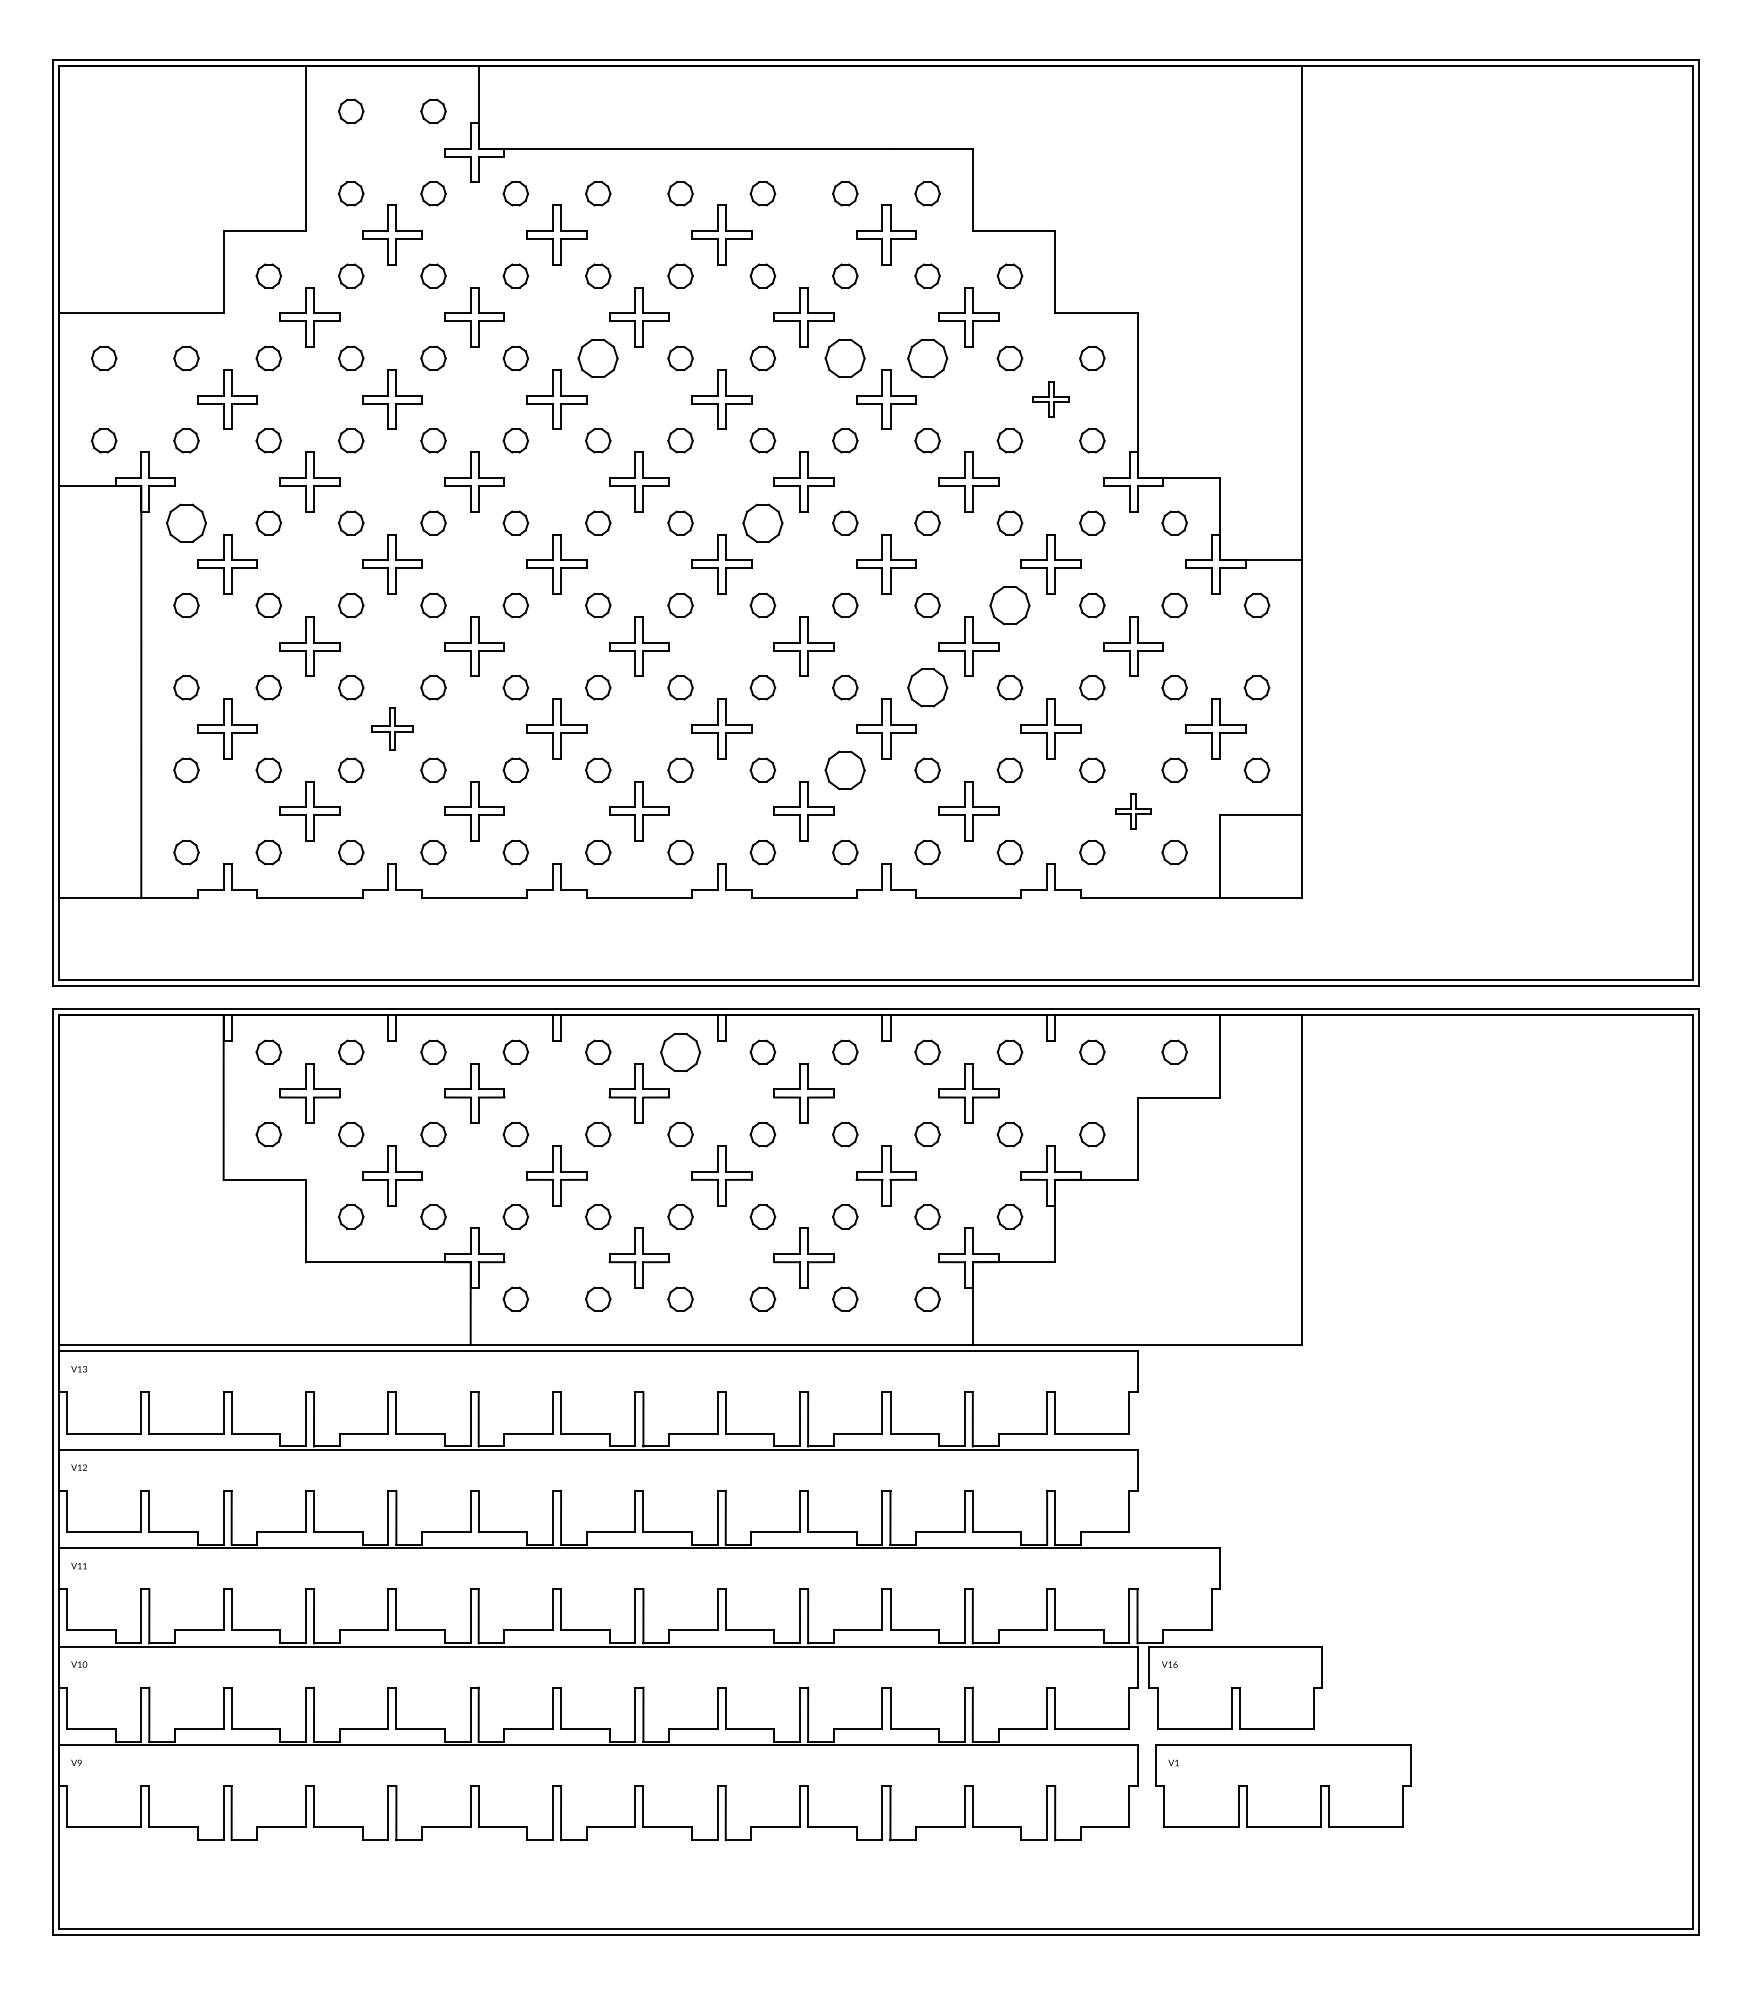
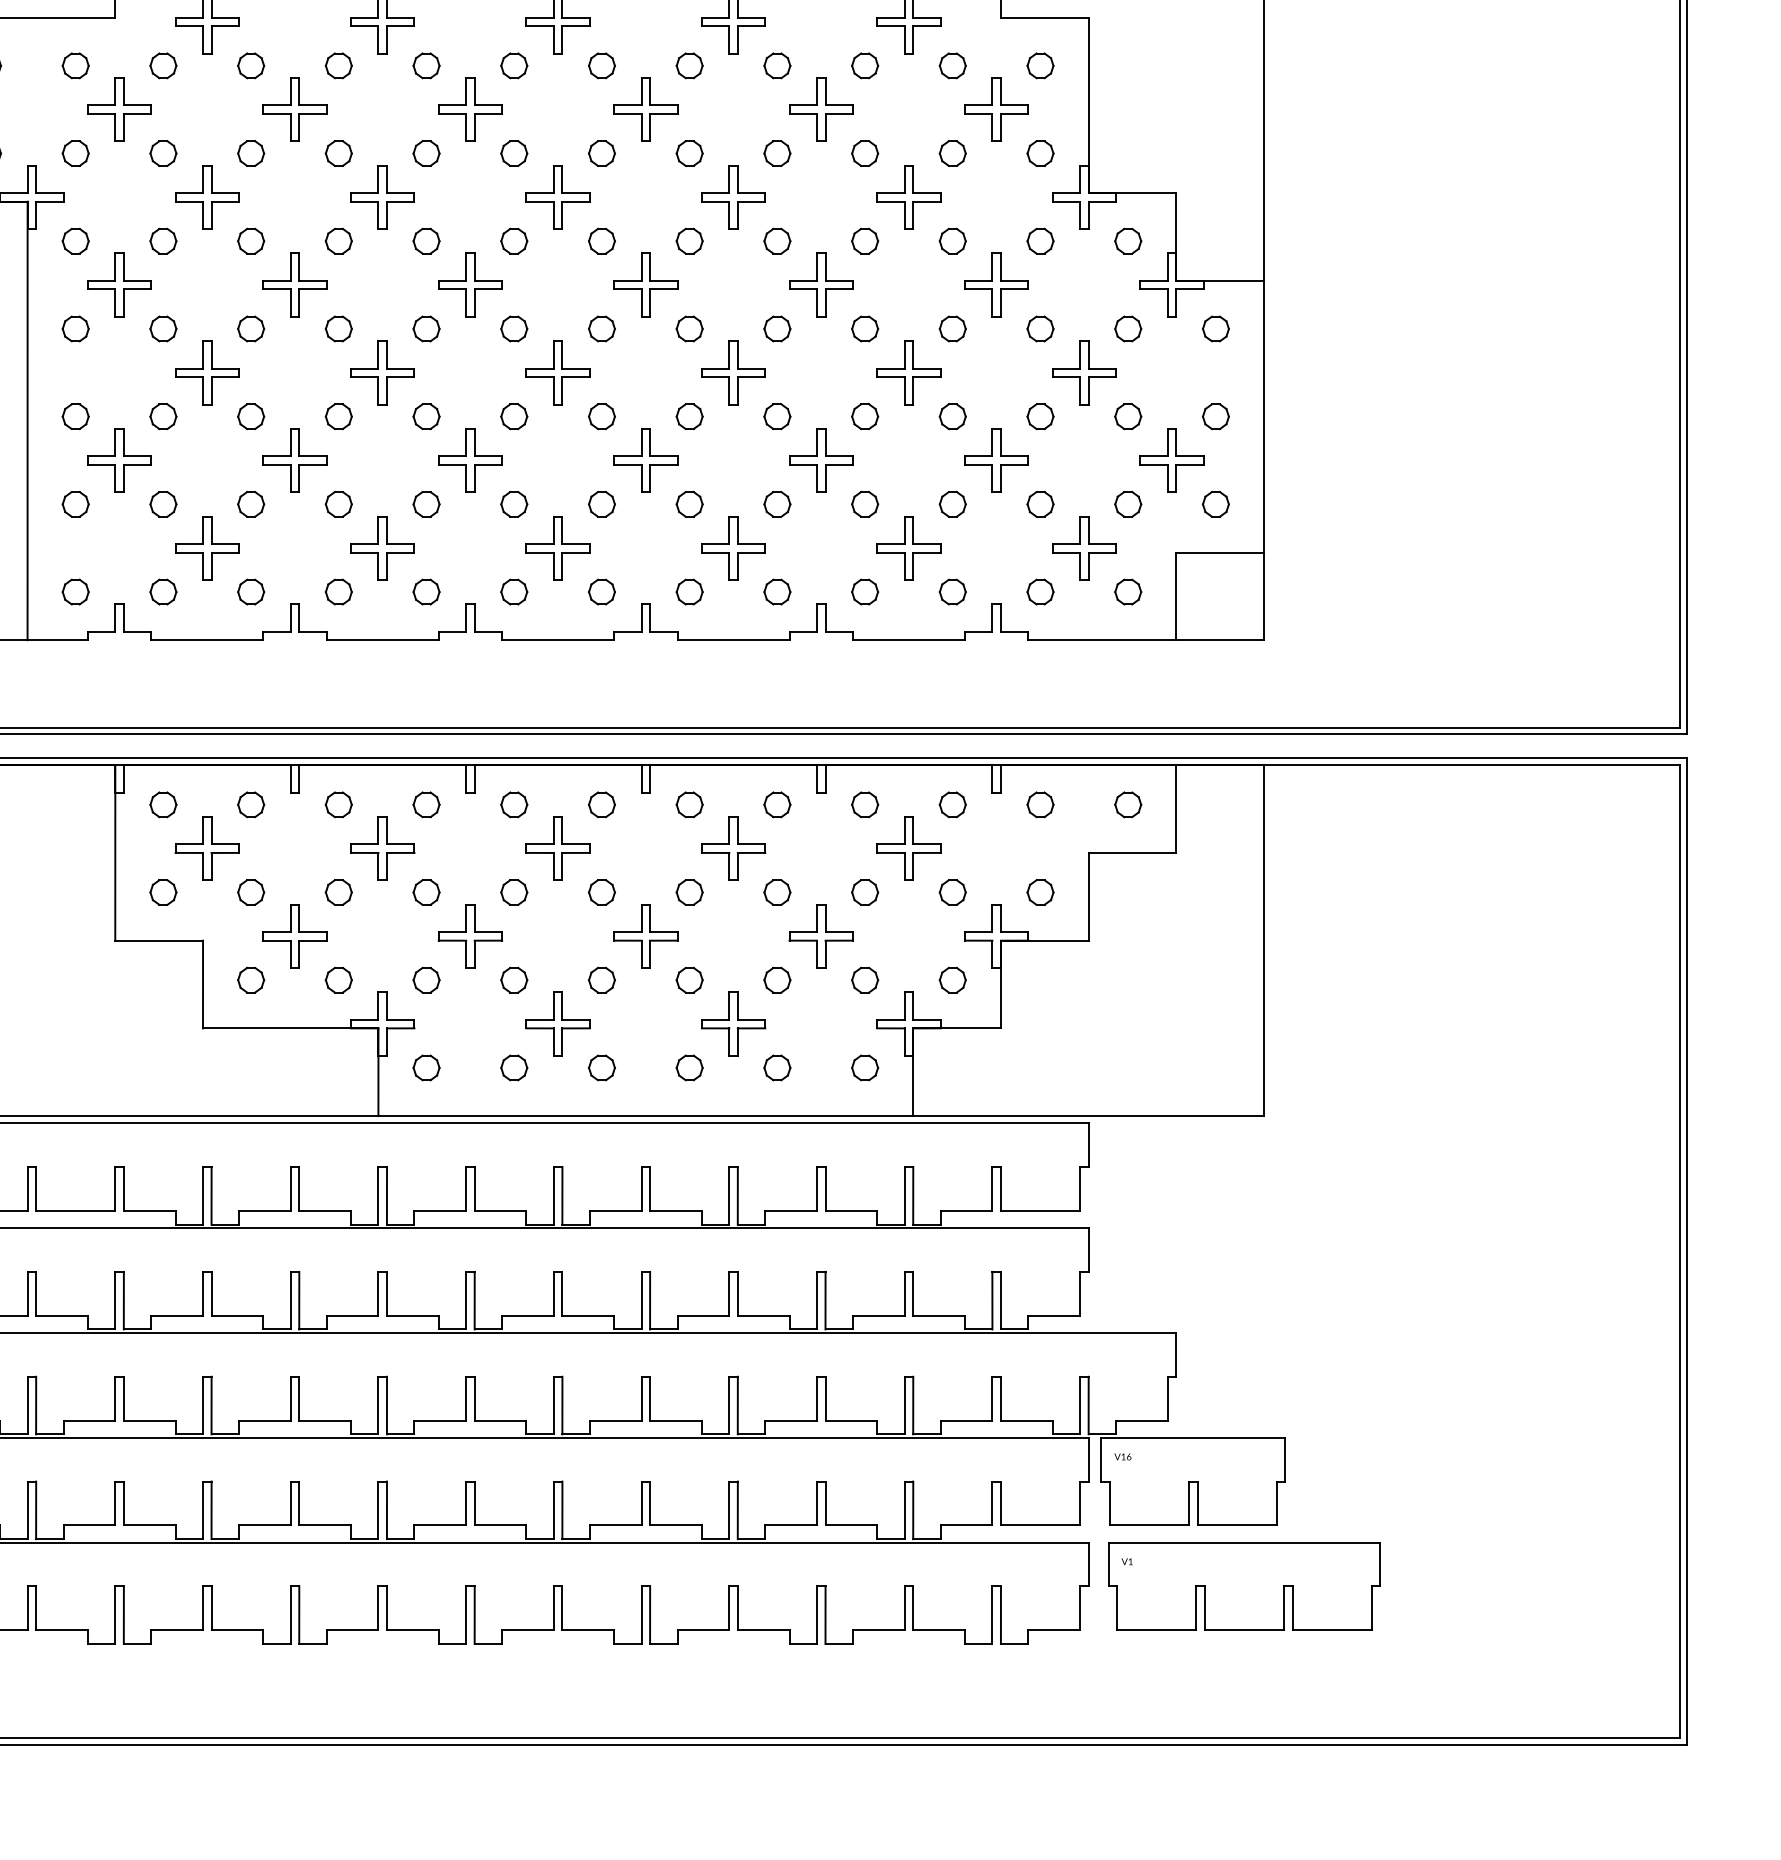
part: (598, 358) -> (514, 65), size x0.62
part: (845, 358) -> (777, 65), size x0.62
part: (927, 358) -> (864, 65), size x0.62
part: (1050, 399) -> (995, 109), size x1.67
part: (186, 522) -> (75, 240), size x0.62
part: (762, 522) -> (689, 240), size x0.62
part: (1009, 605) -> (952, 328), size x0.62
part: (927, 687) -> (864, 416), size x0.62
part: (392, 728) -> (295, 459), size x1.43
part: (845, 769) -> (777, 503), size x0.62
part: (1133, 811) -> (1084, 548), size x1.67
part: (680, 1051) -> (601, 803), size x0.62

